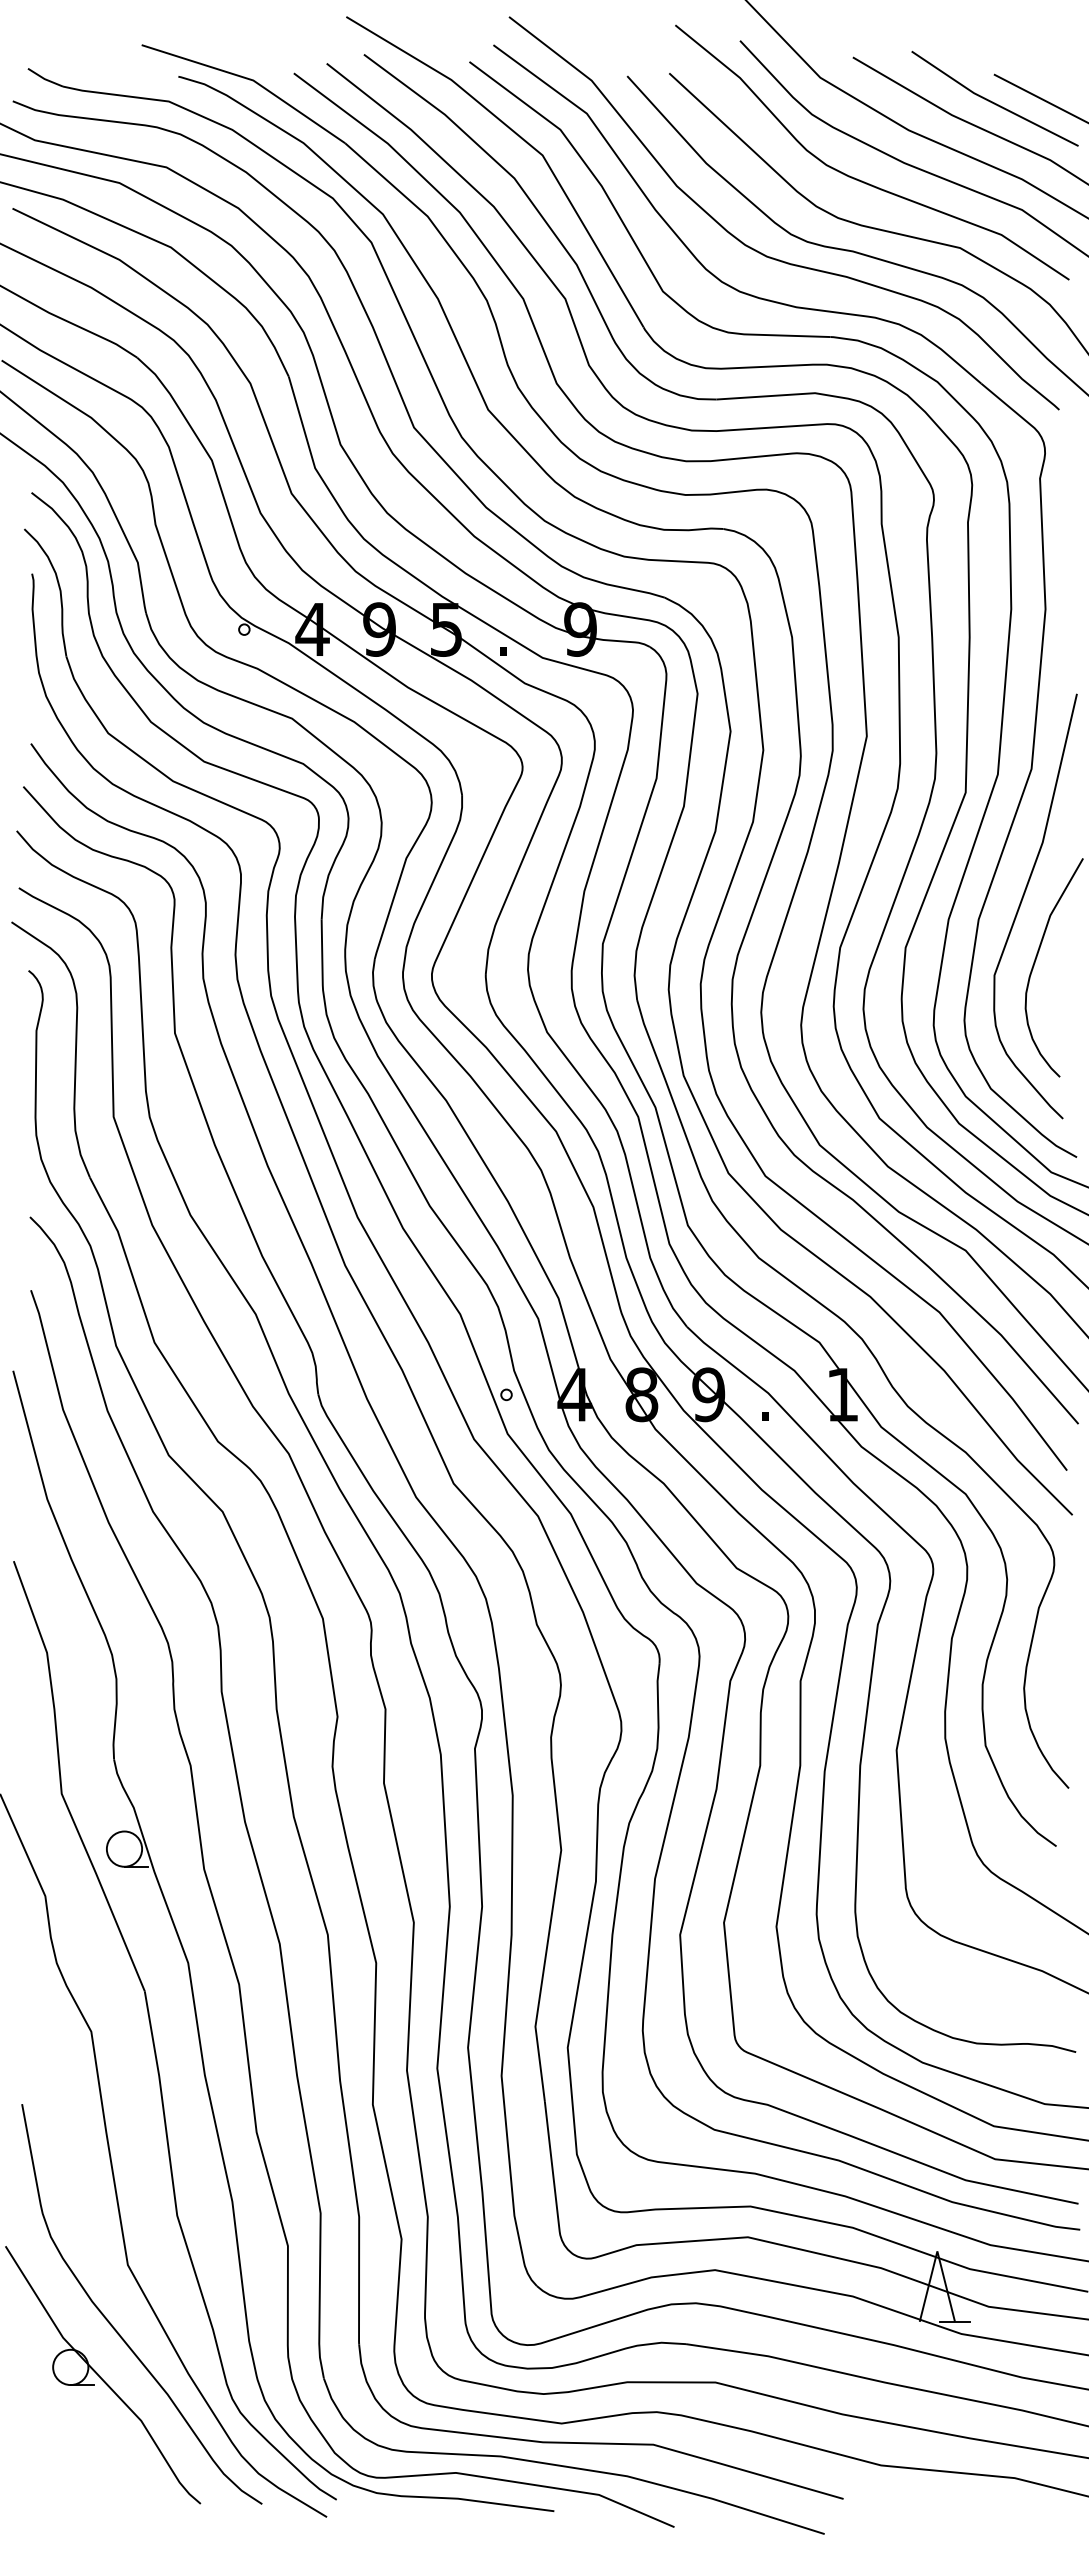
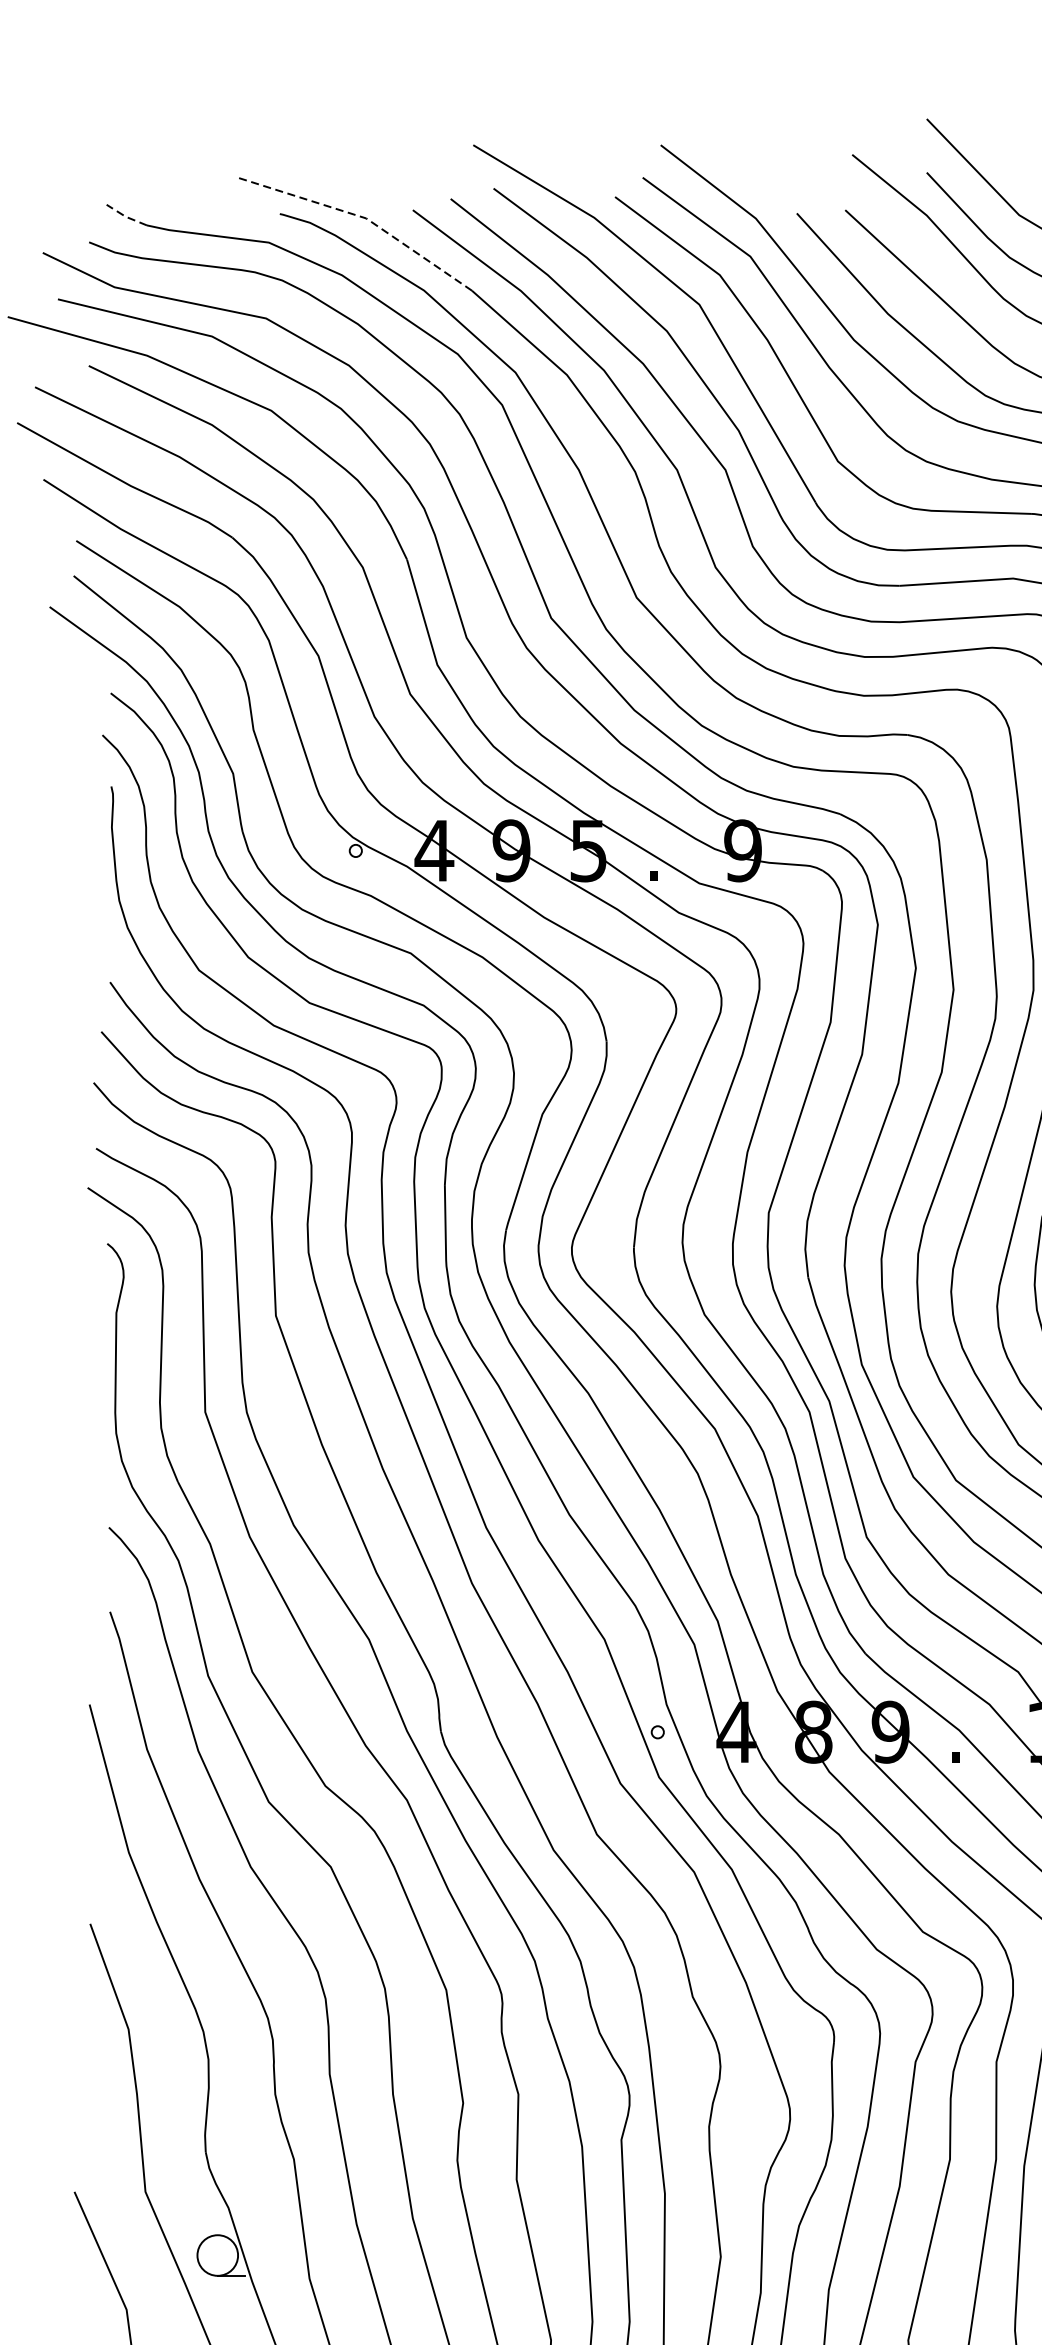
line: (44, 79) -> (125, 217), solid -> dashed
line: (250, 79) -> (362, 217), solid -> dashed

